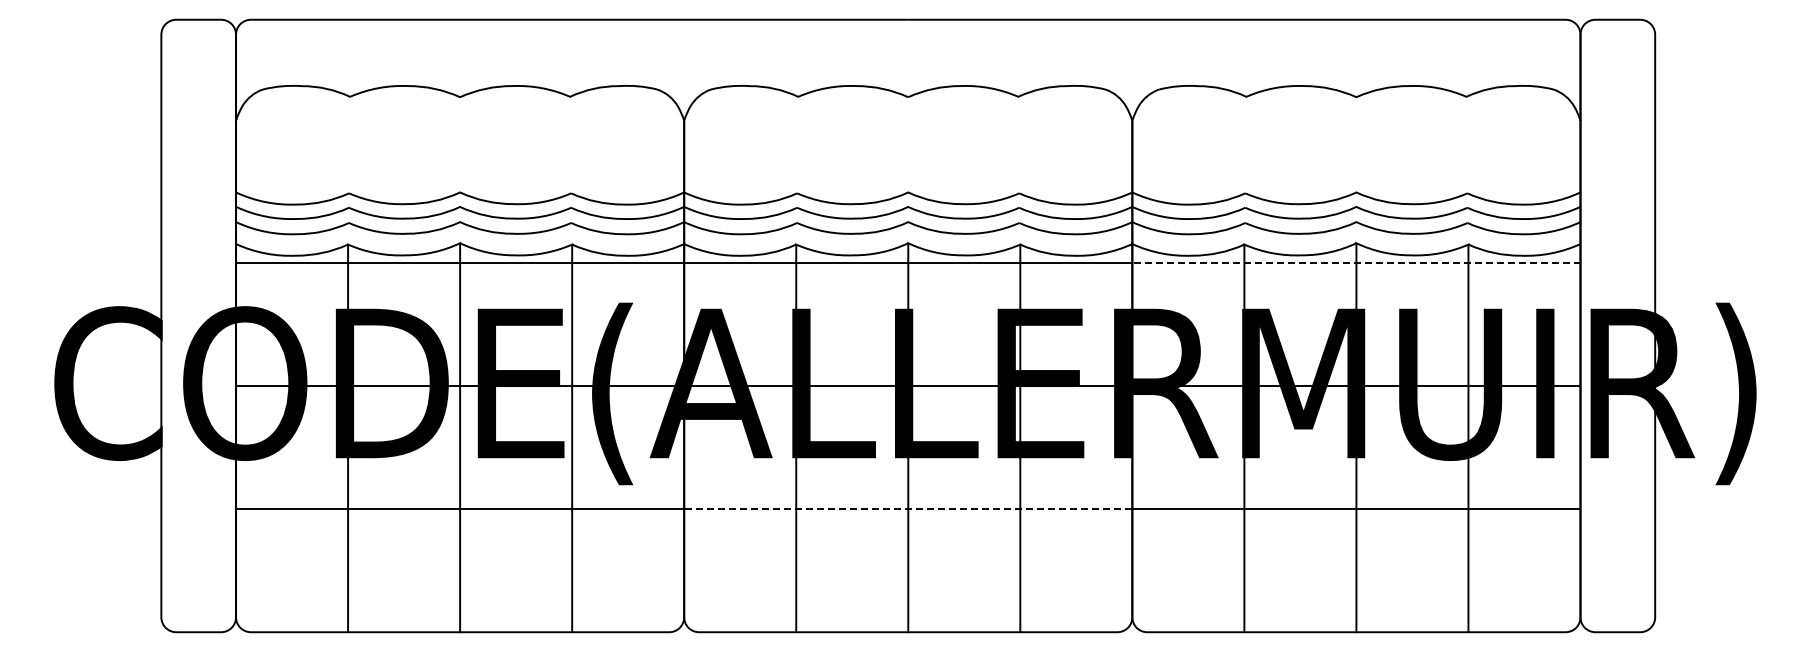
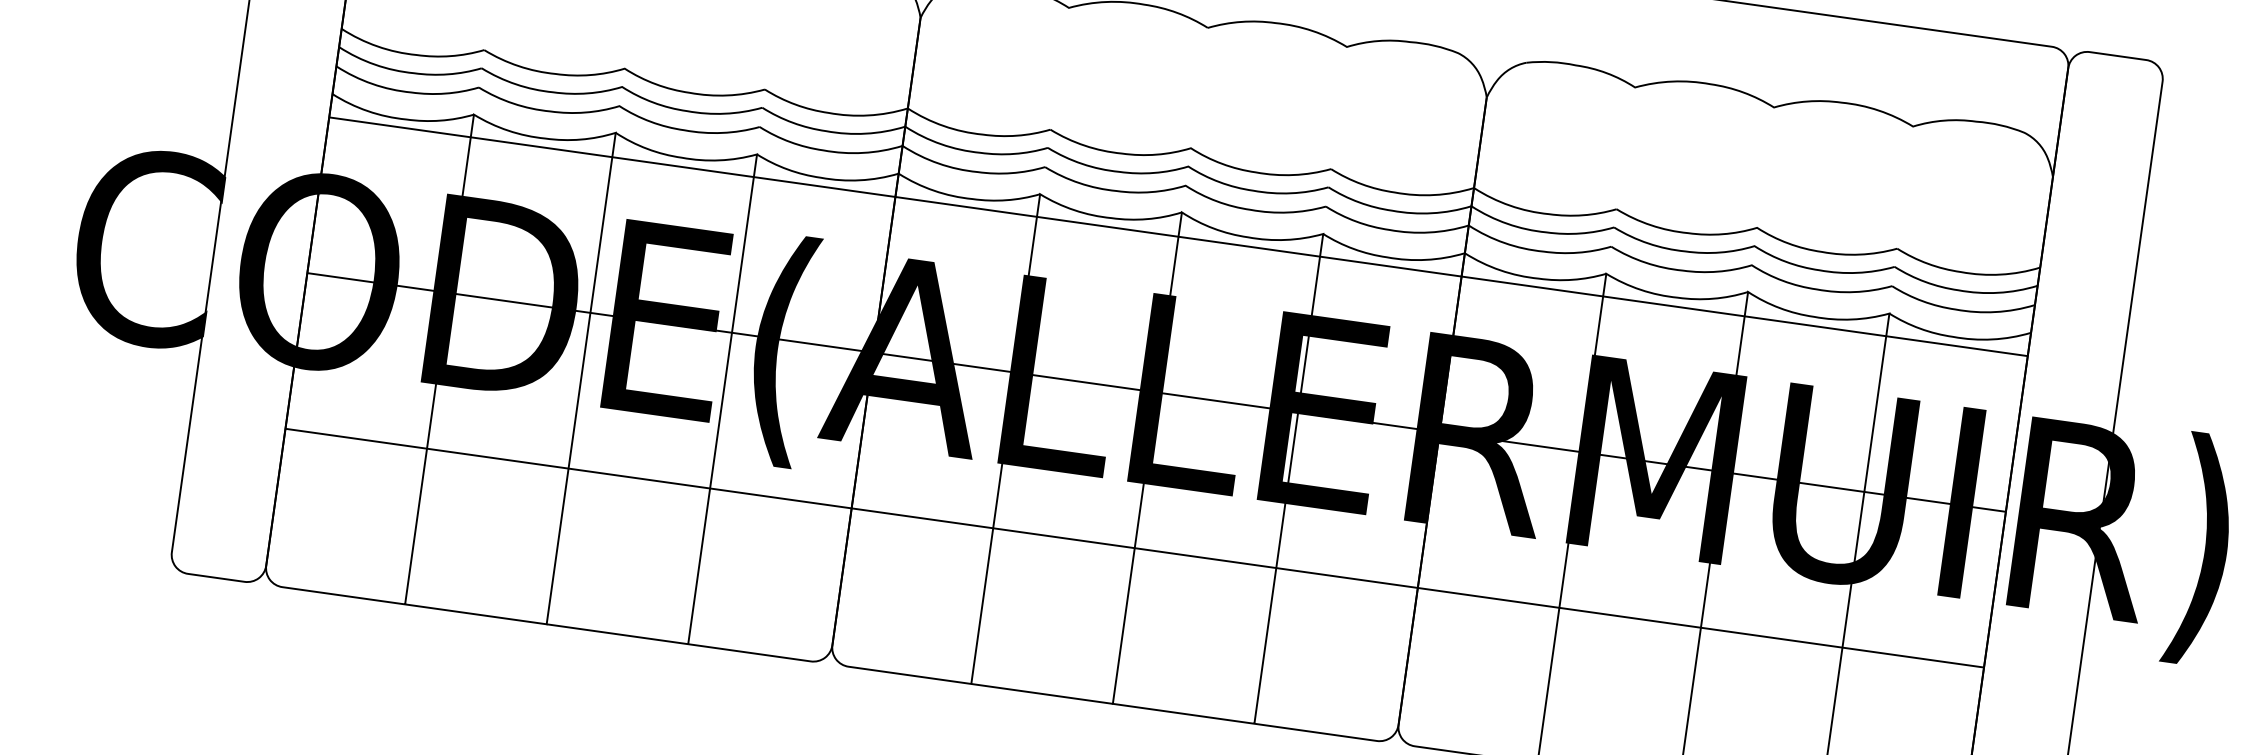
line: (1356, 262) -> (1744, 316), dashed -> solid
line: (908, 508) -> (1135, 547), dashed -> solid

